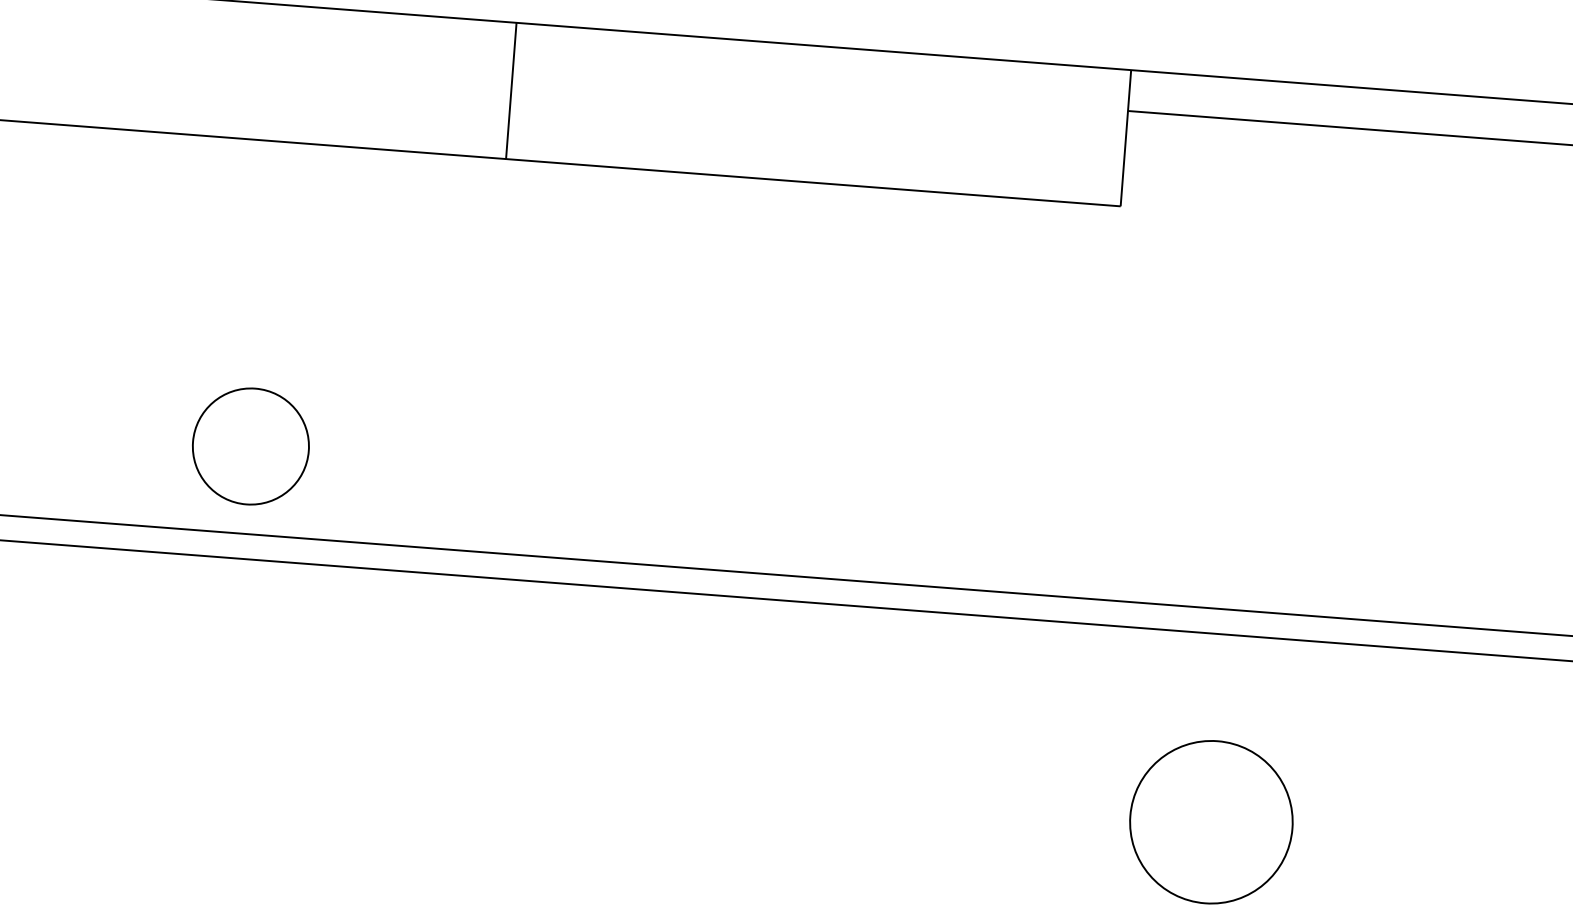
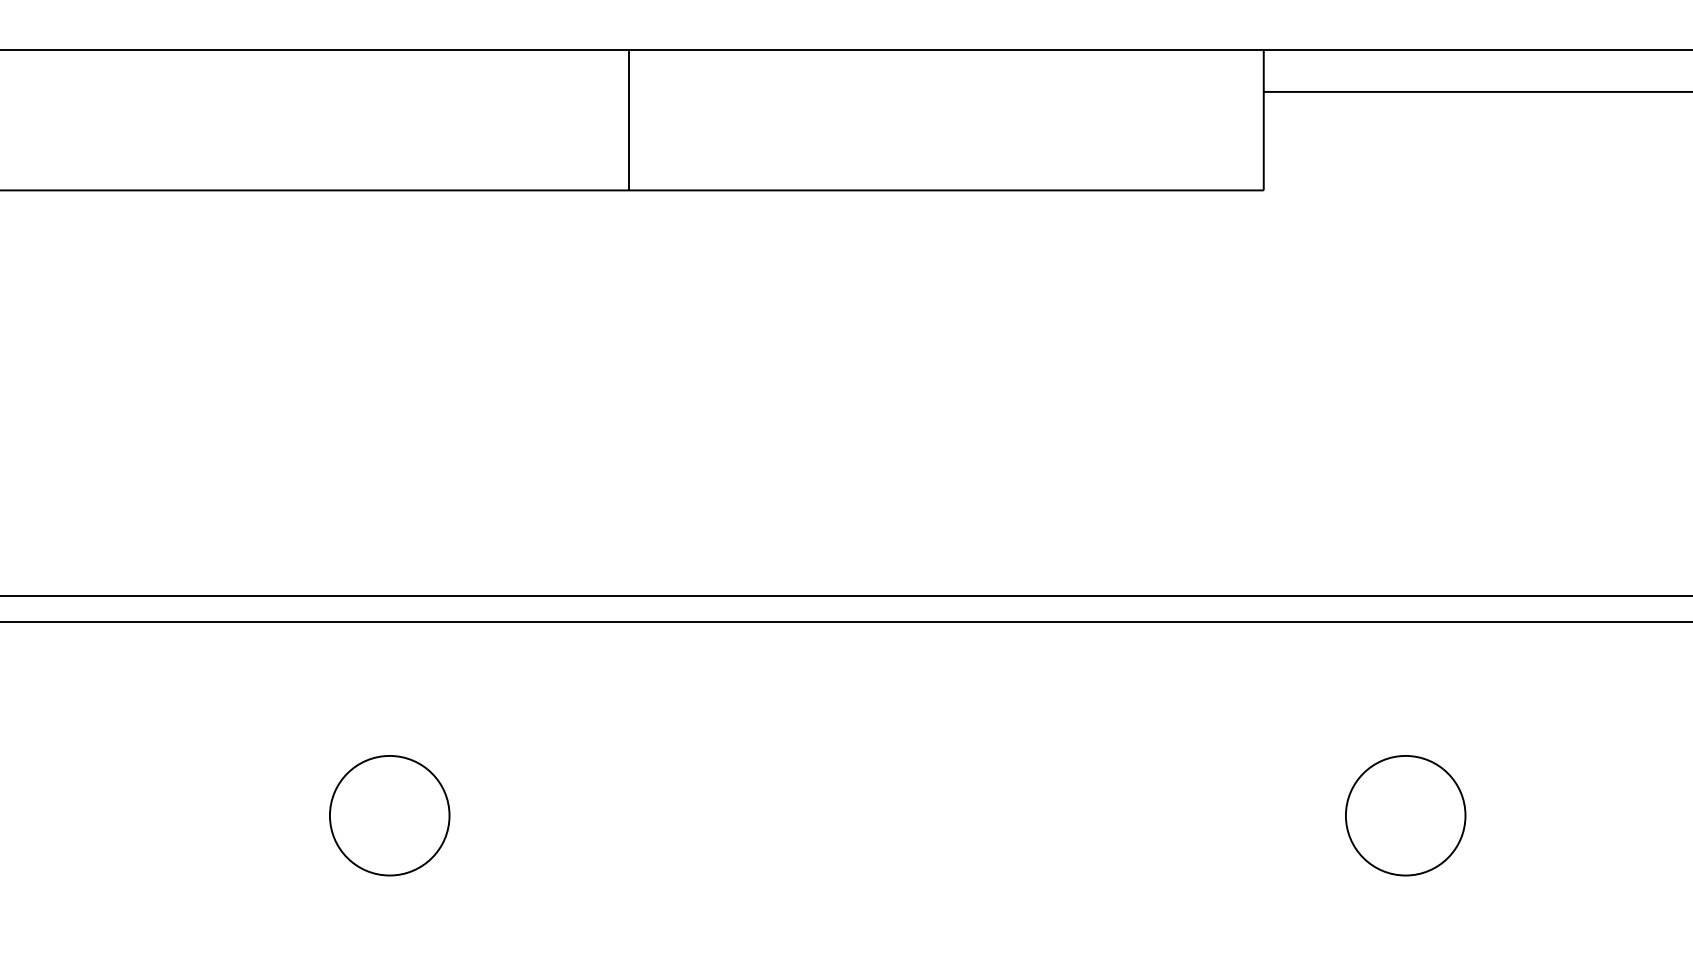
circle: (250, 446) -> (389, 815), moved
circle: (1211, 822) -> (1405, 815), size x0.71

